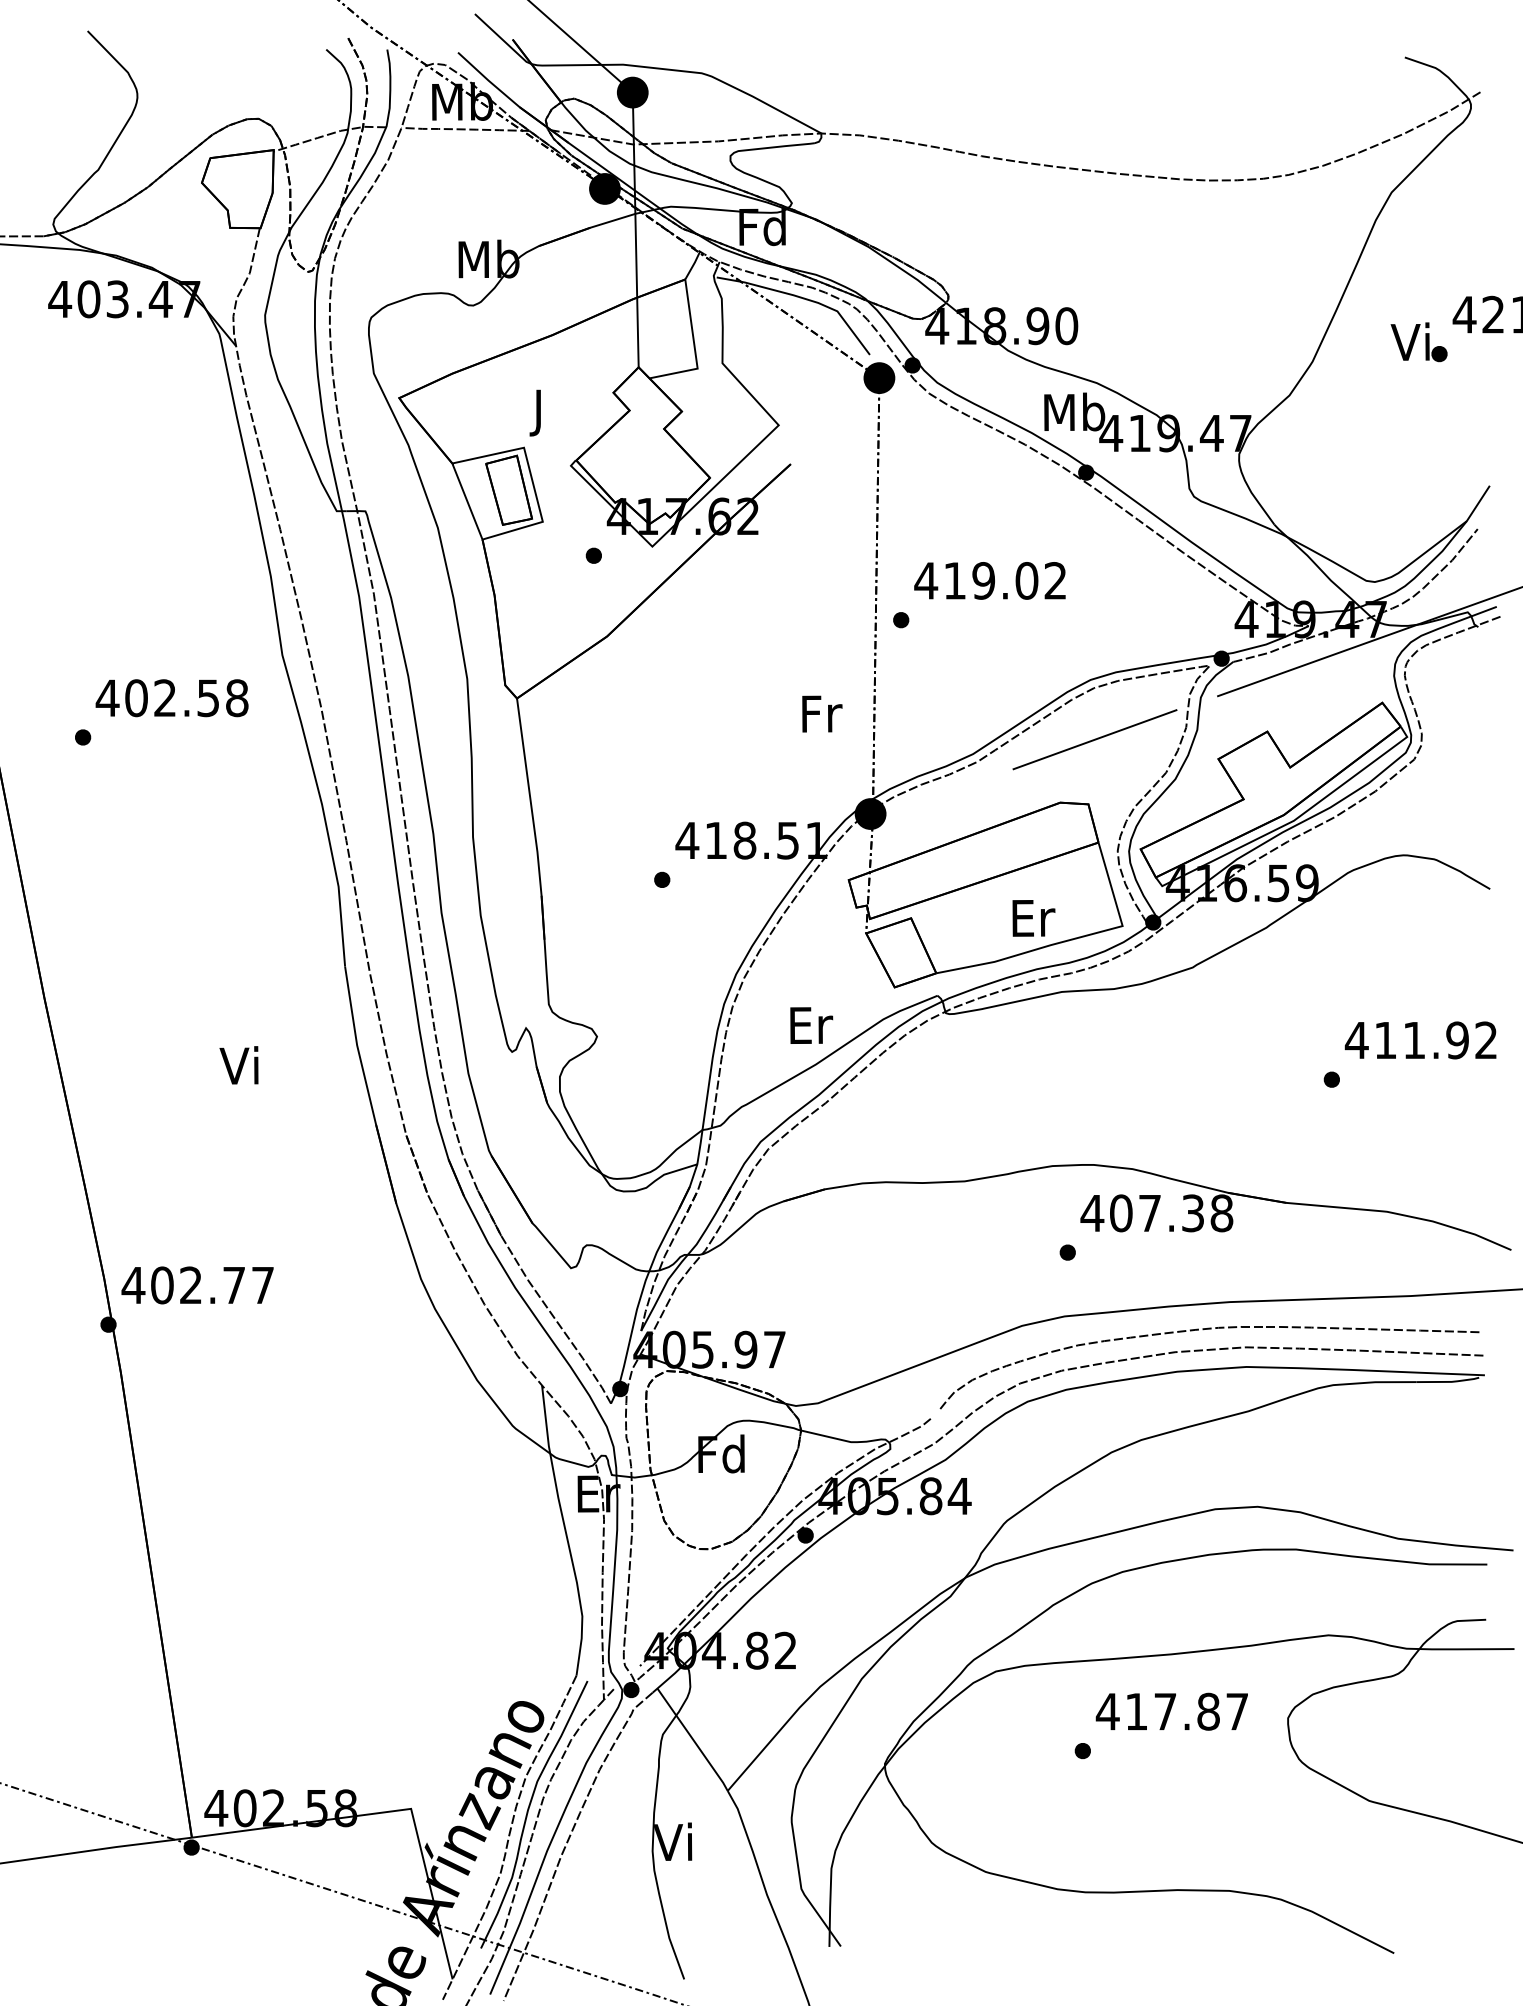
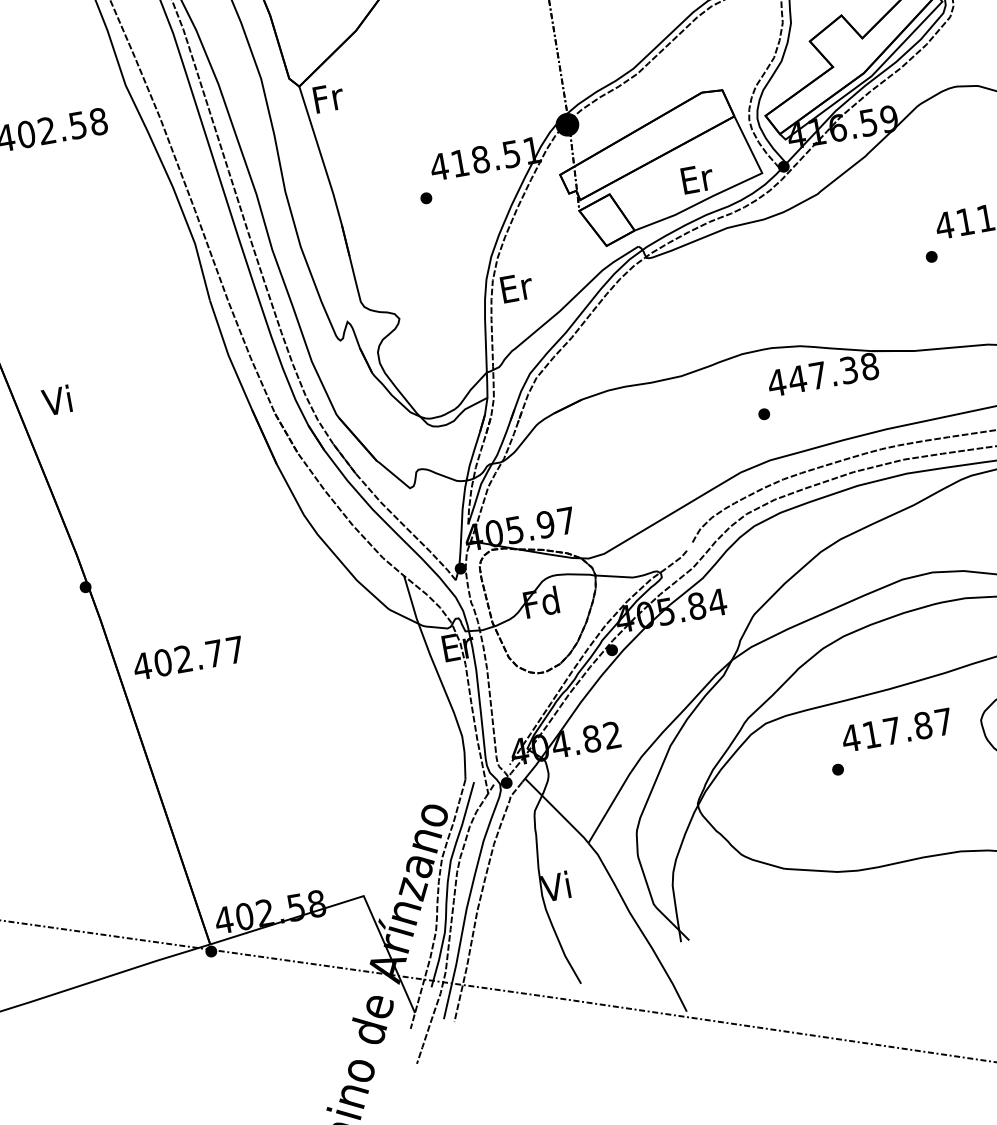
text: (822, 713) -> (328, 97), moved
line: (1094, 739) -> (718, 43), removed
text: (811, 1025) -> (516, 287), moved
text: (238, 1065) -> (56, 400), moved
text: (1121, 1213) -> (797, 379), 407.38 -> 447.38
text: (197, 1285) -> (188, 658), moved

